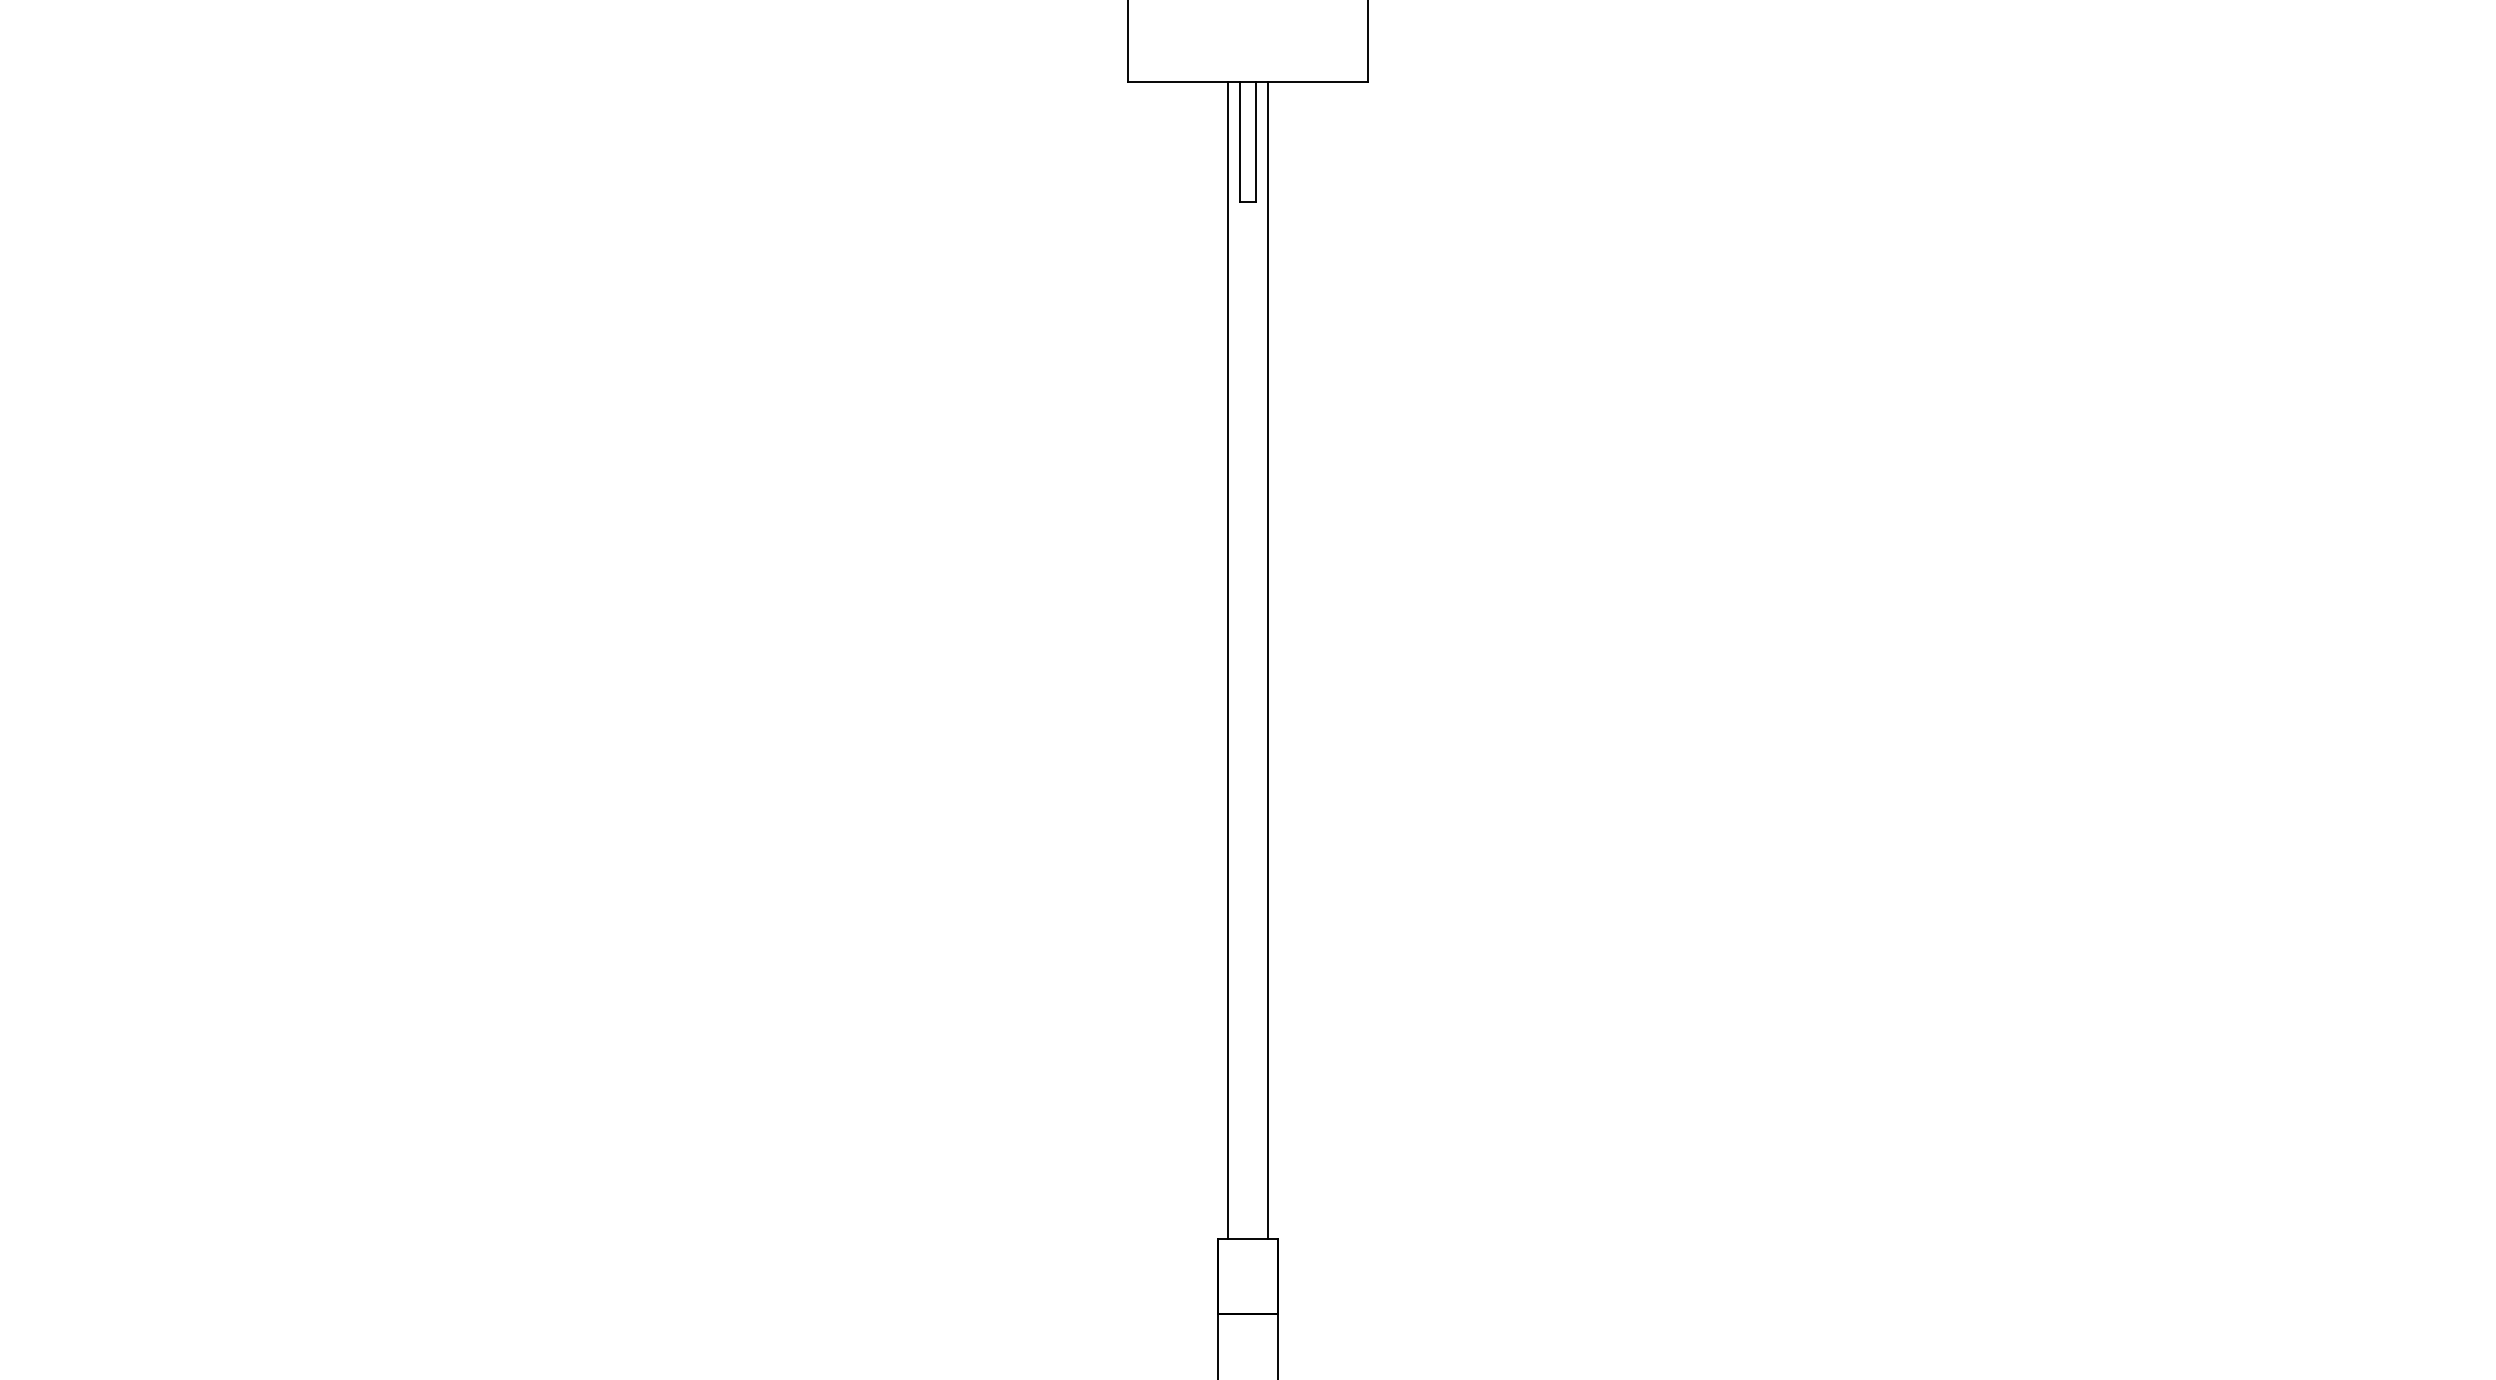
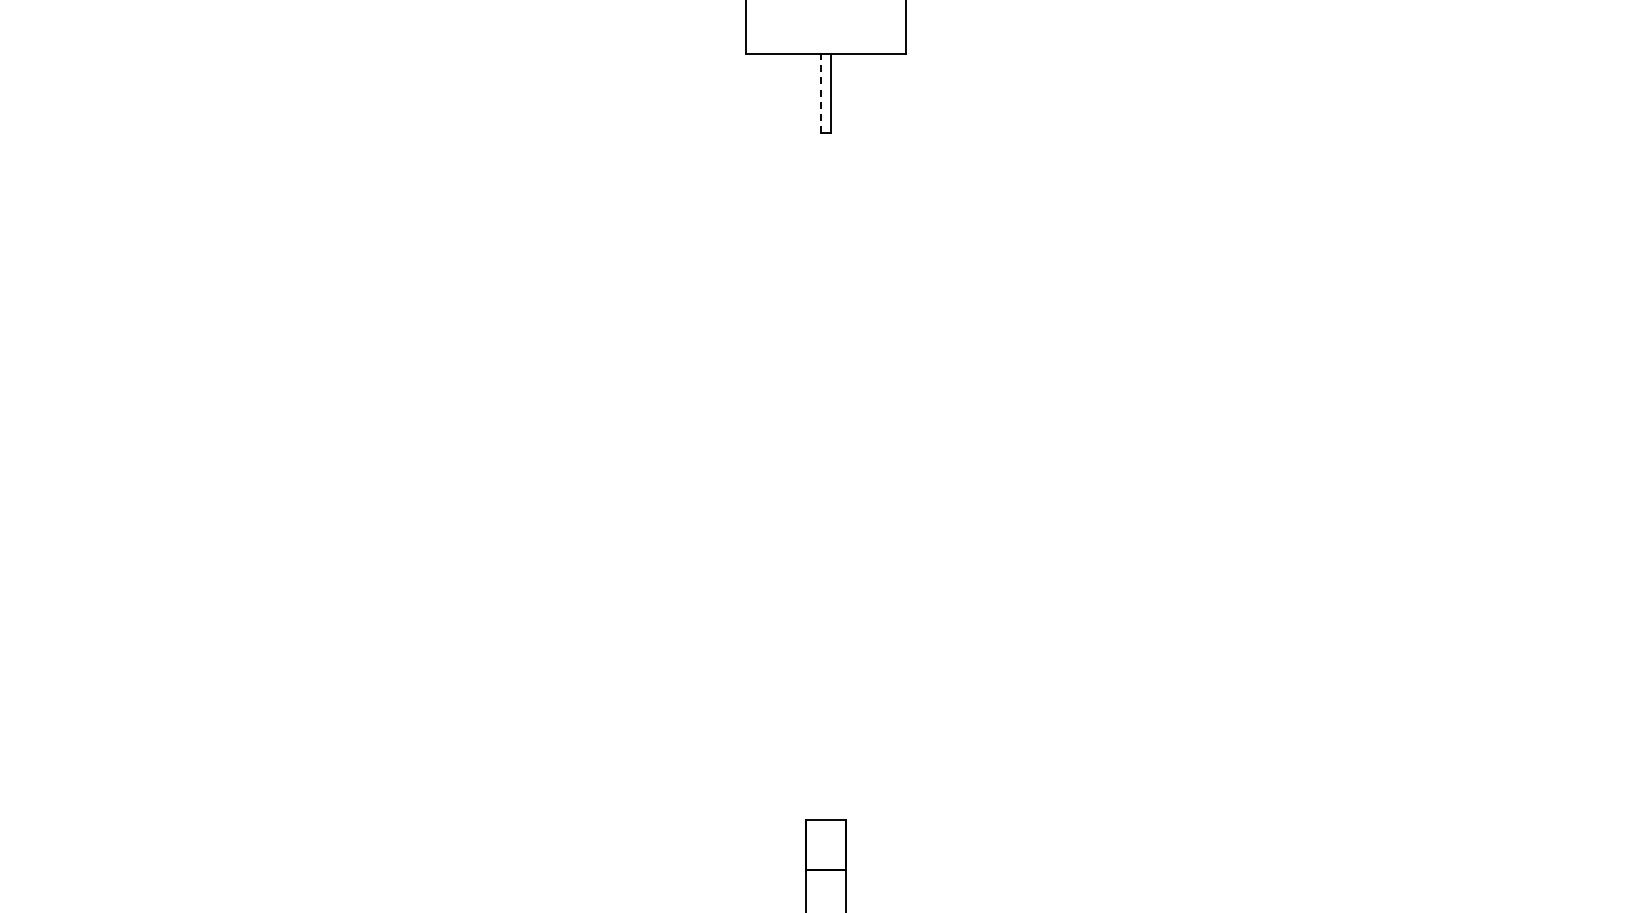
line: (1239, 141) -> (820, 93), solid -> dashed
line: (1227, 659) -> (812, 436), removed
line: (1268, 659) -> (839, 436), removed

